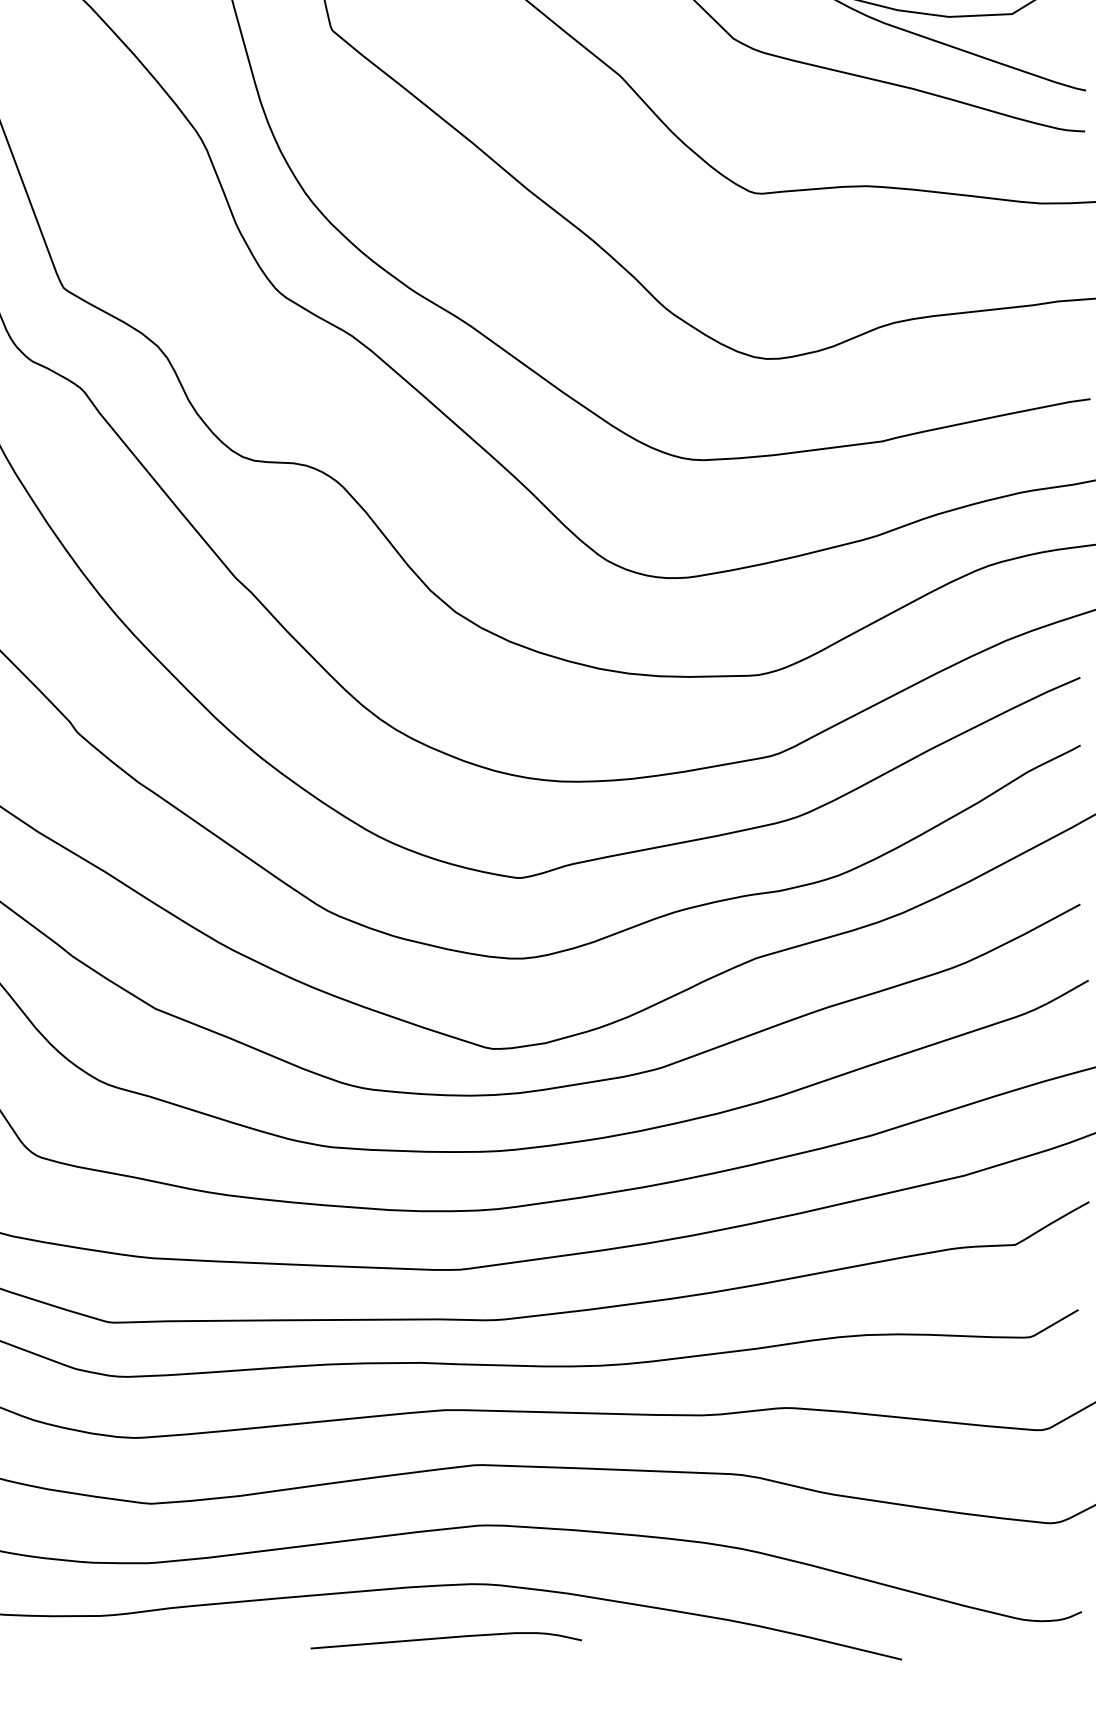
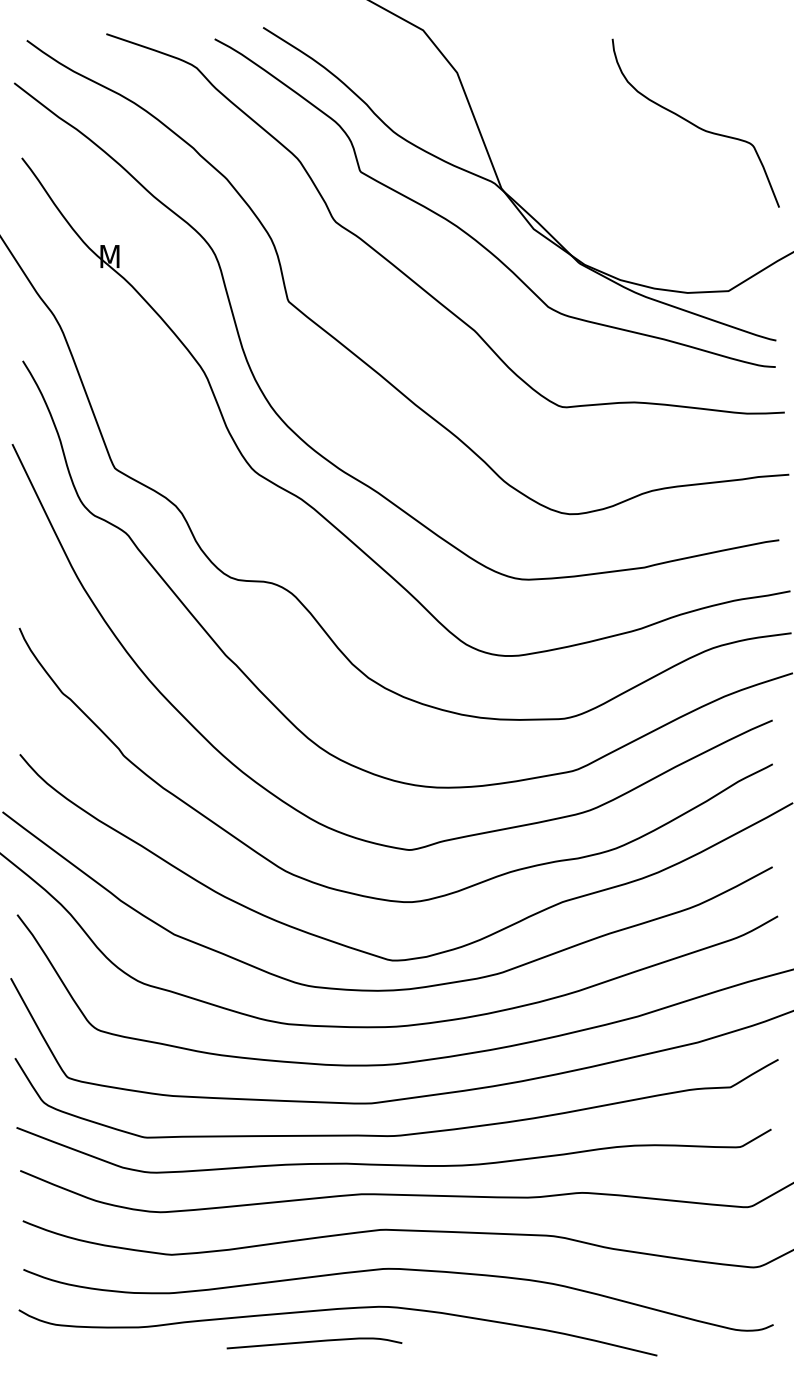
curve: (446, 1639) -> (314, 1342), moved

